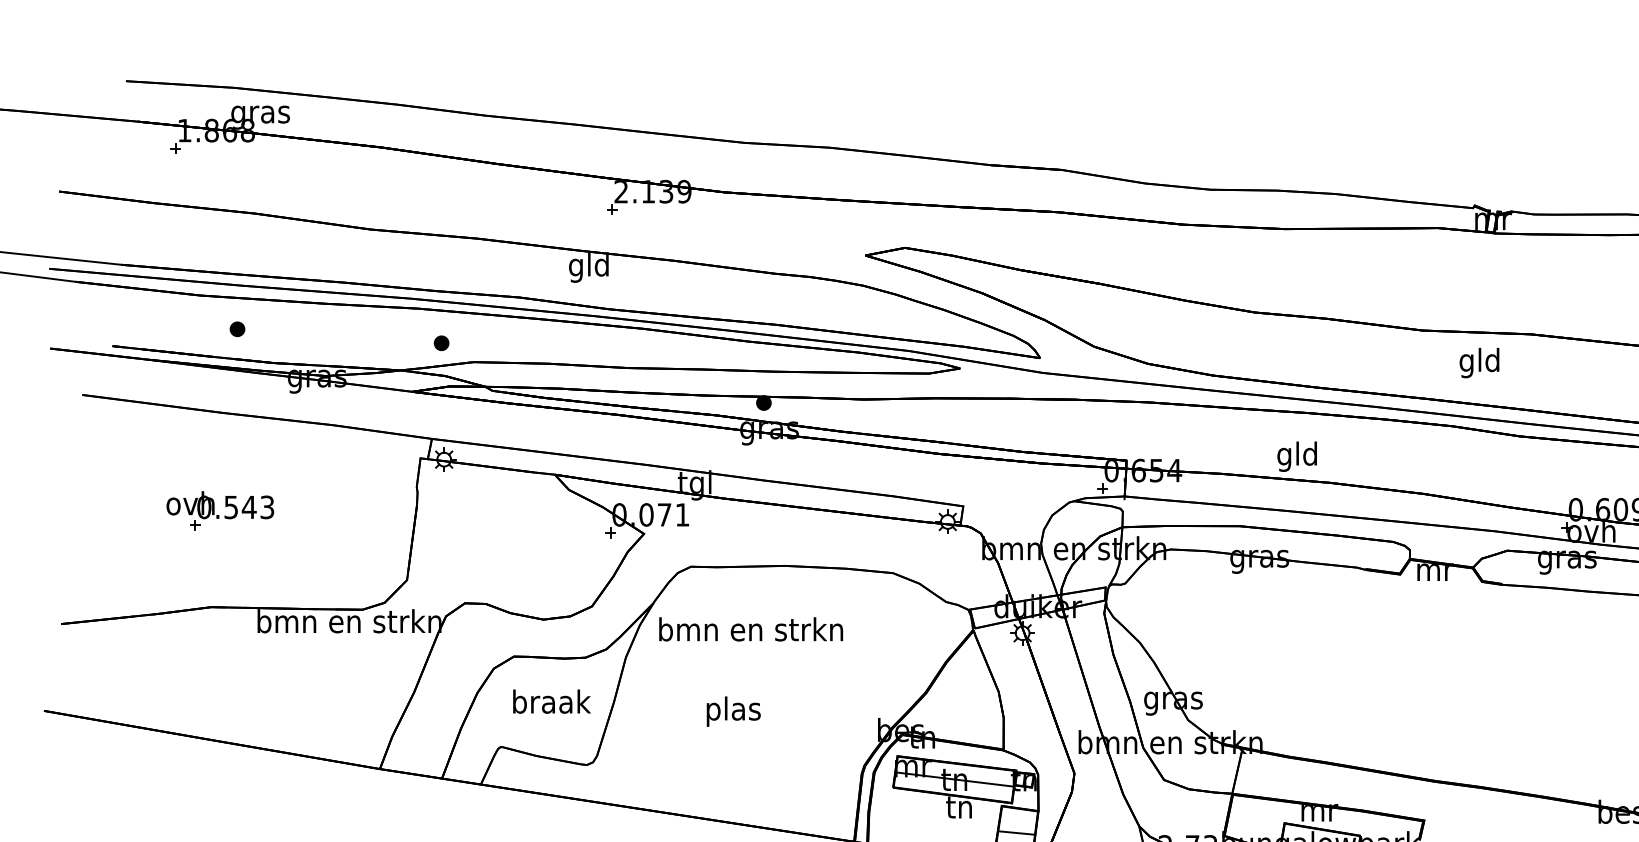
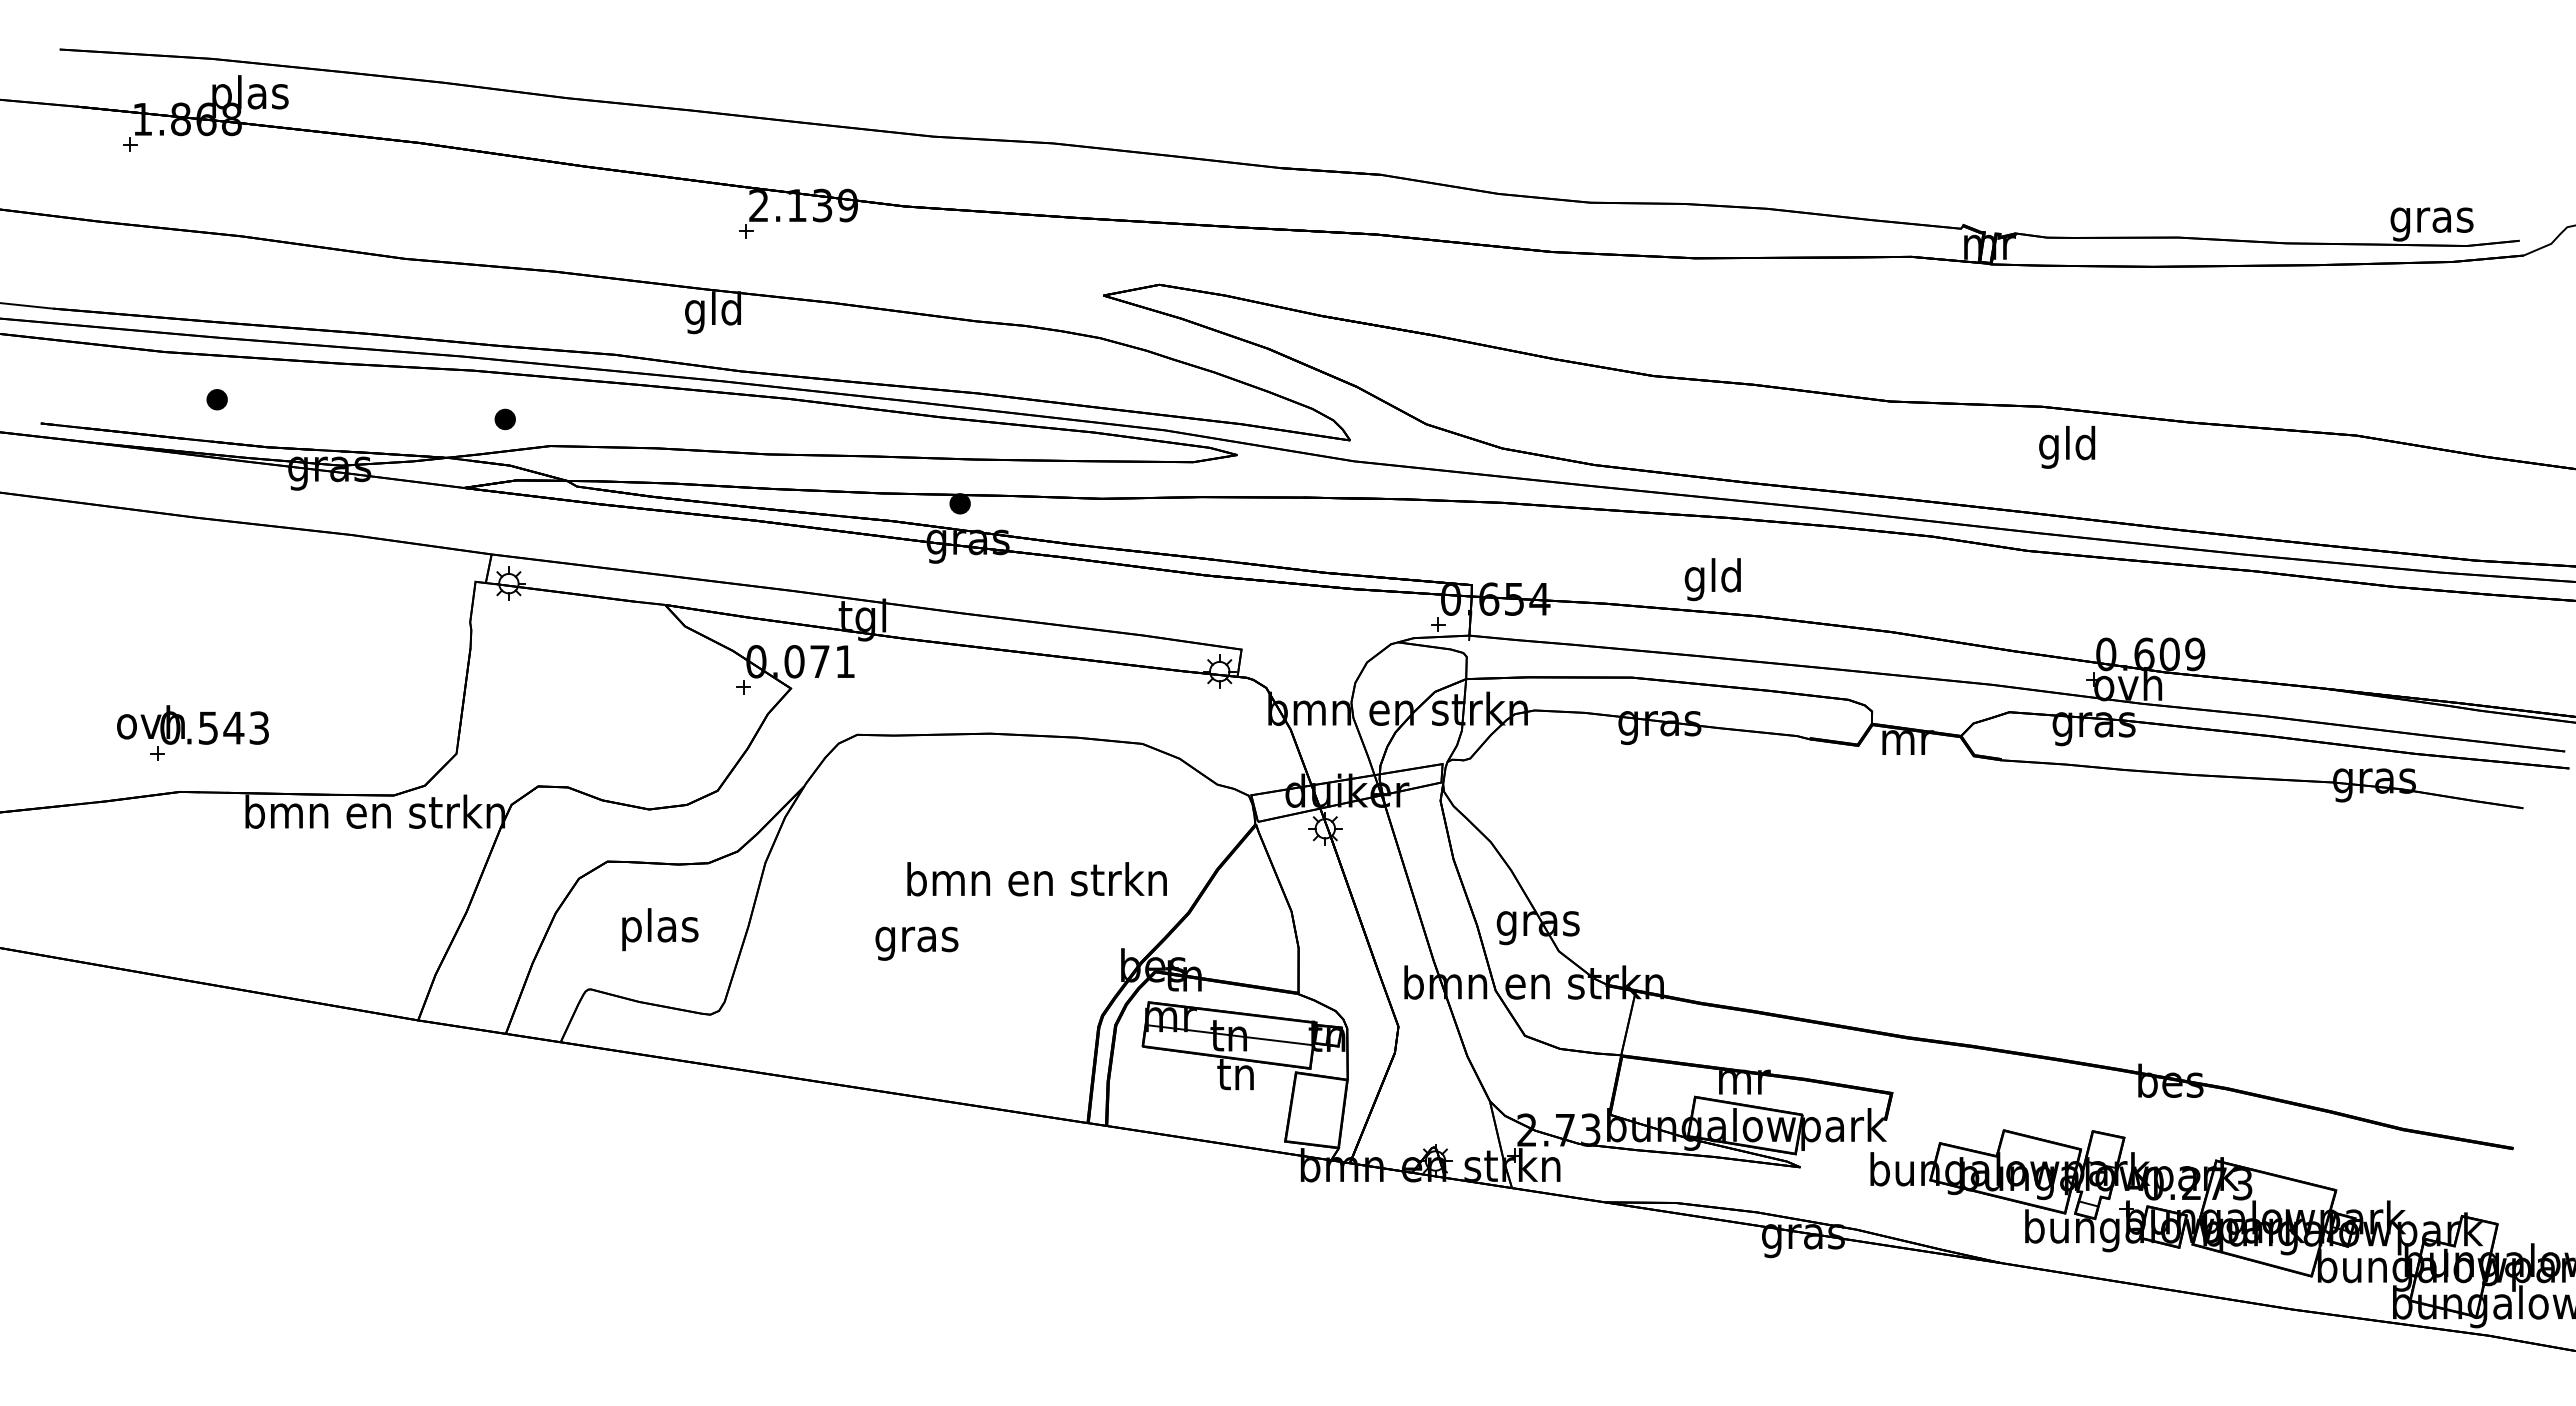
text: (260, 114) -> (249, 96), gras -> plas
text: (1479, 363) -> (2067, 447), moved
part: (218, 514) -> (190, 738), moved
text: (750, 629) -> (1036, 879), moved
text: (552, 704) -> (661, 929), braak -> plas
text: (732, 711) -> (916, 938), plas -> gras
line: (1016, 832) -> (1316, 1110), removed

